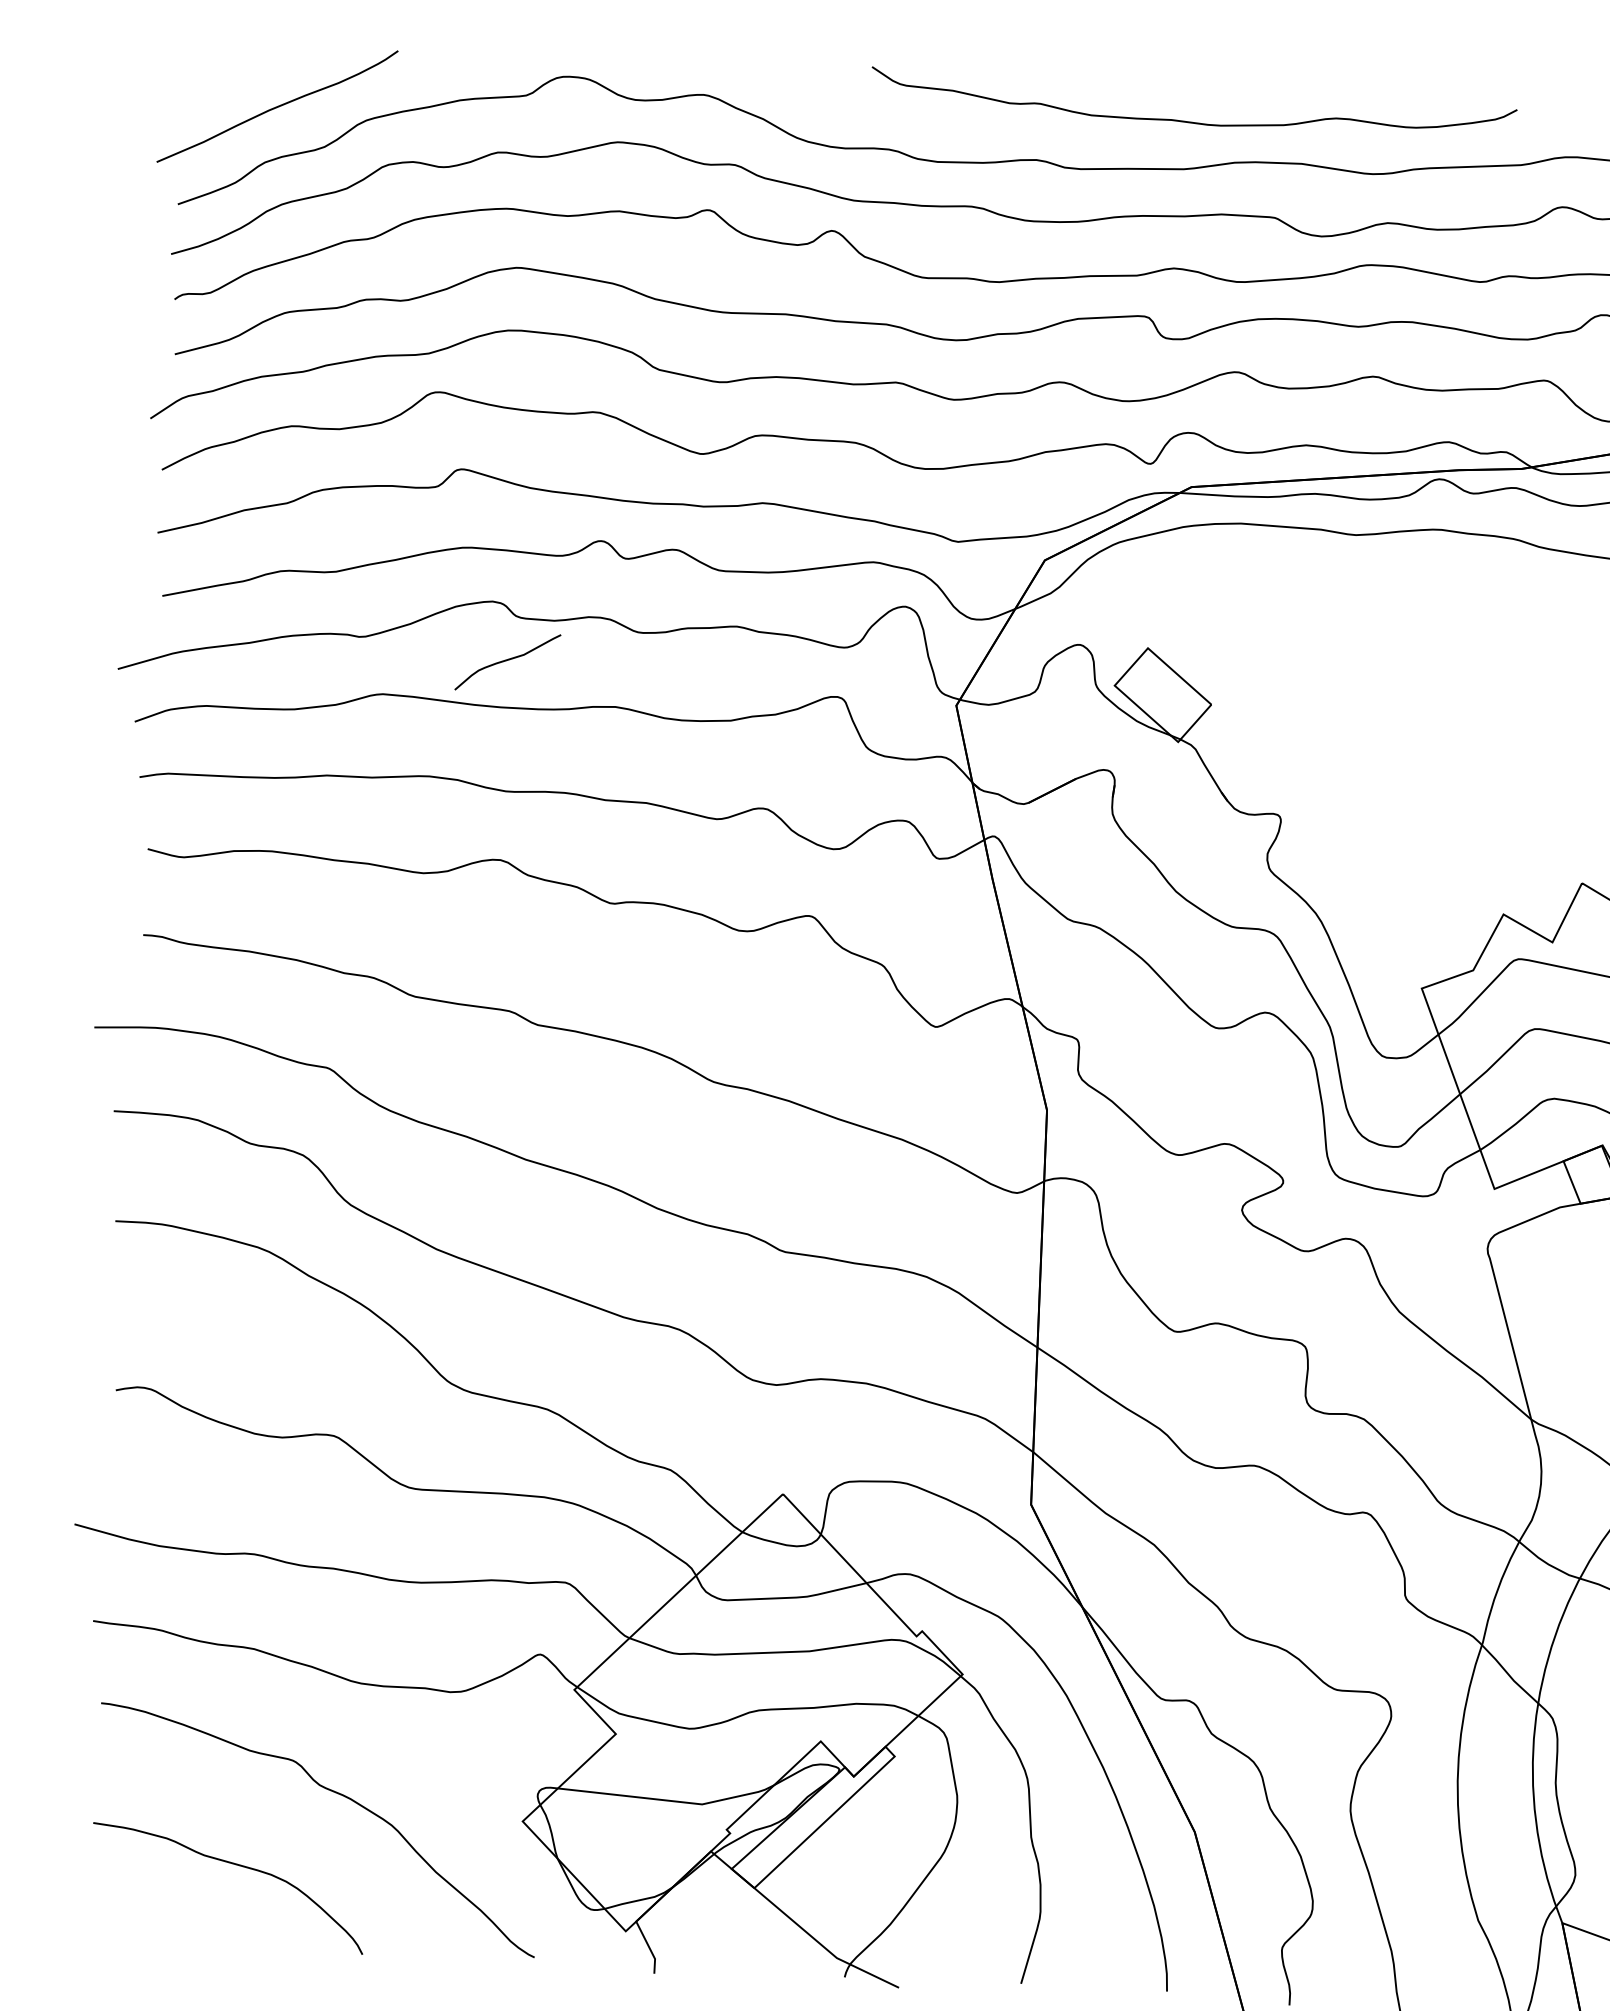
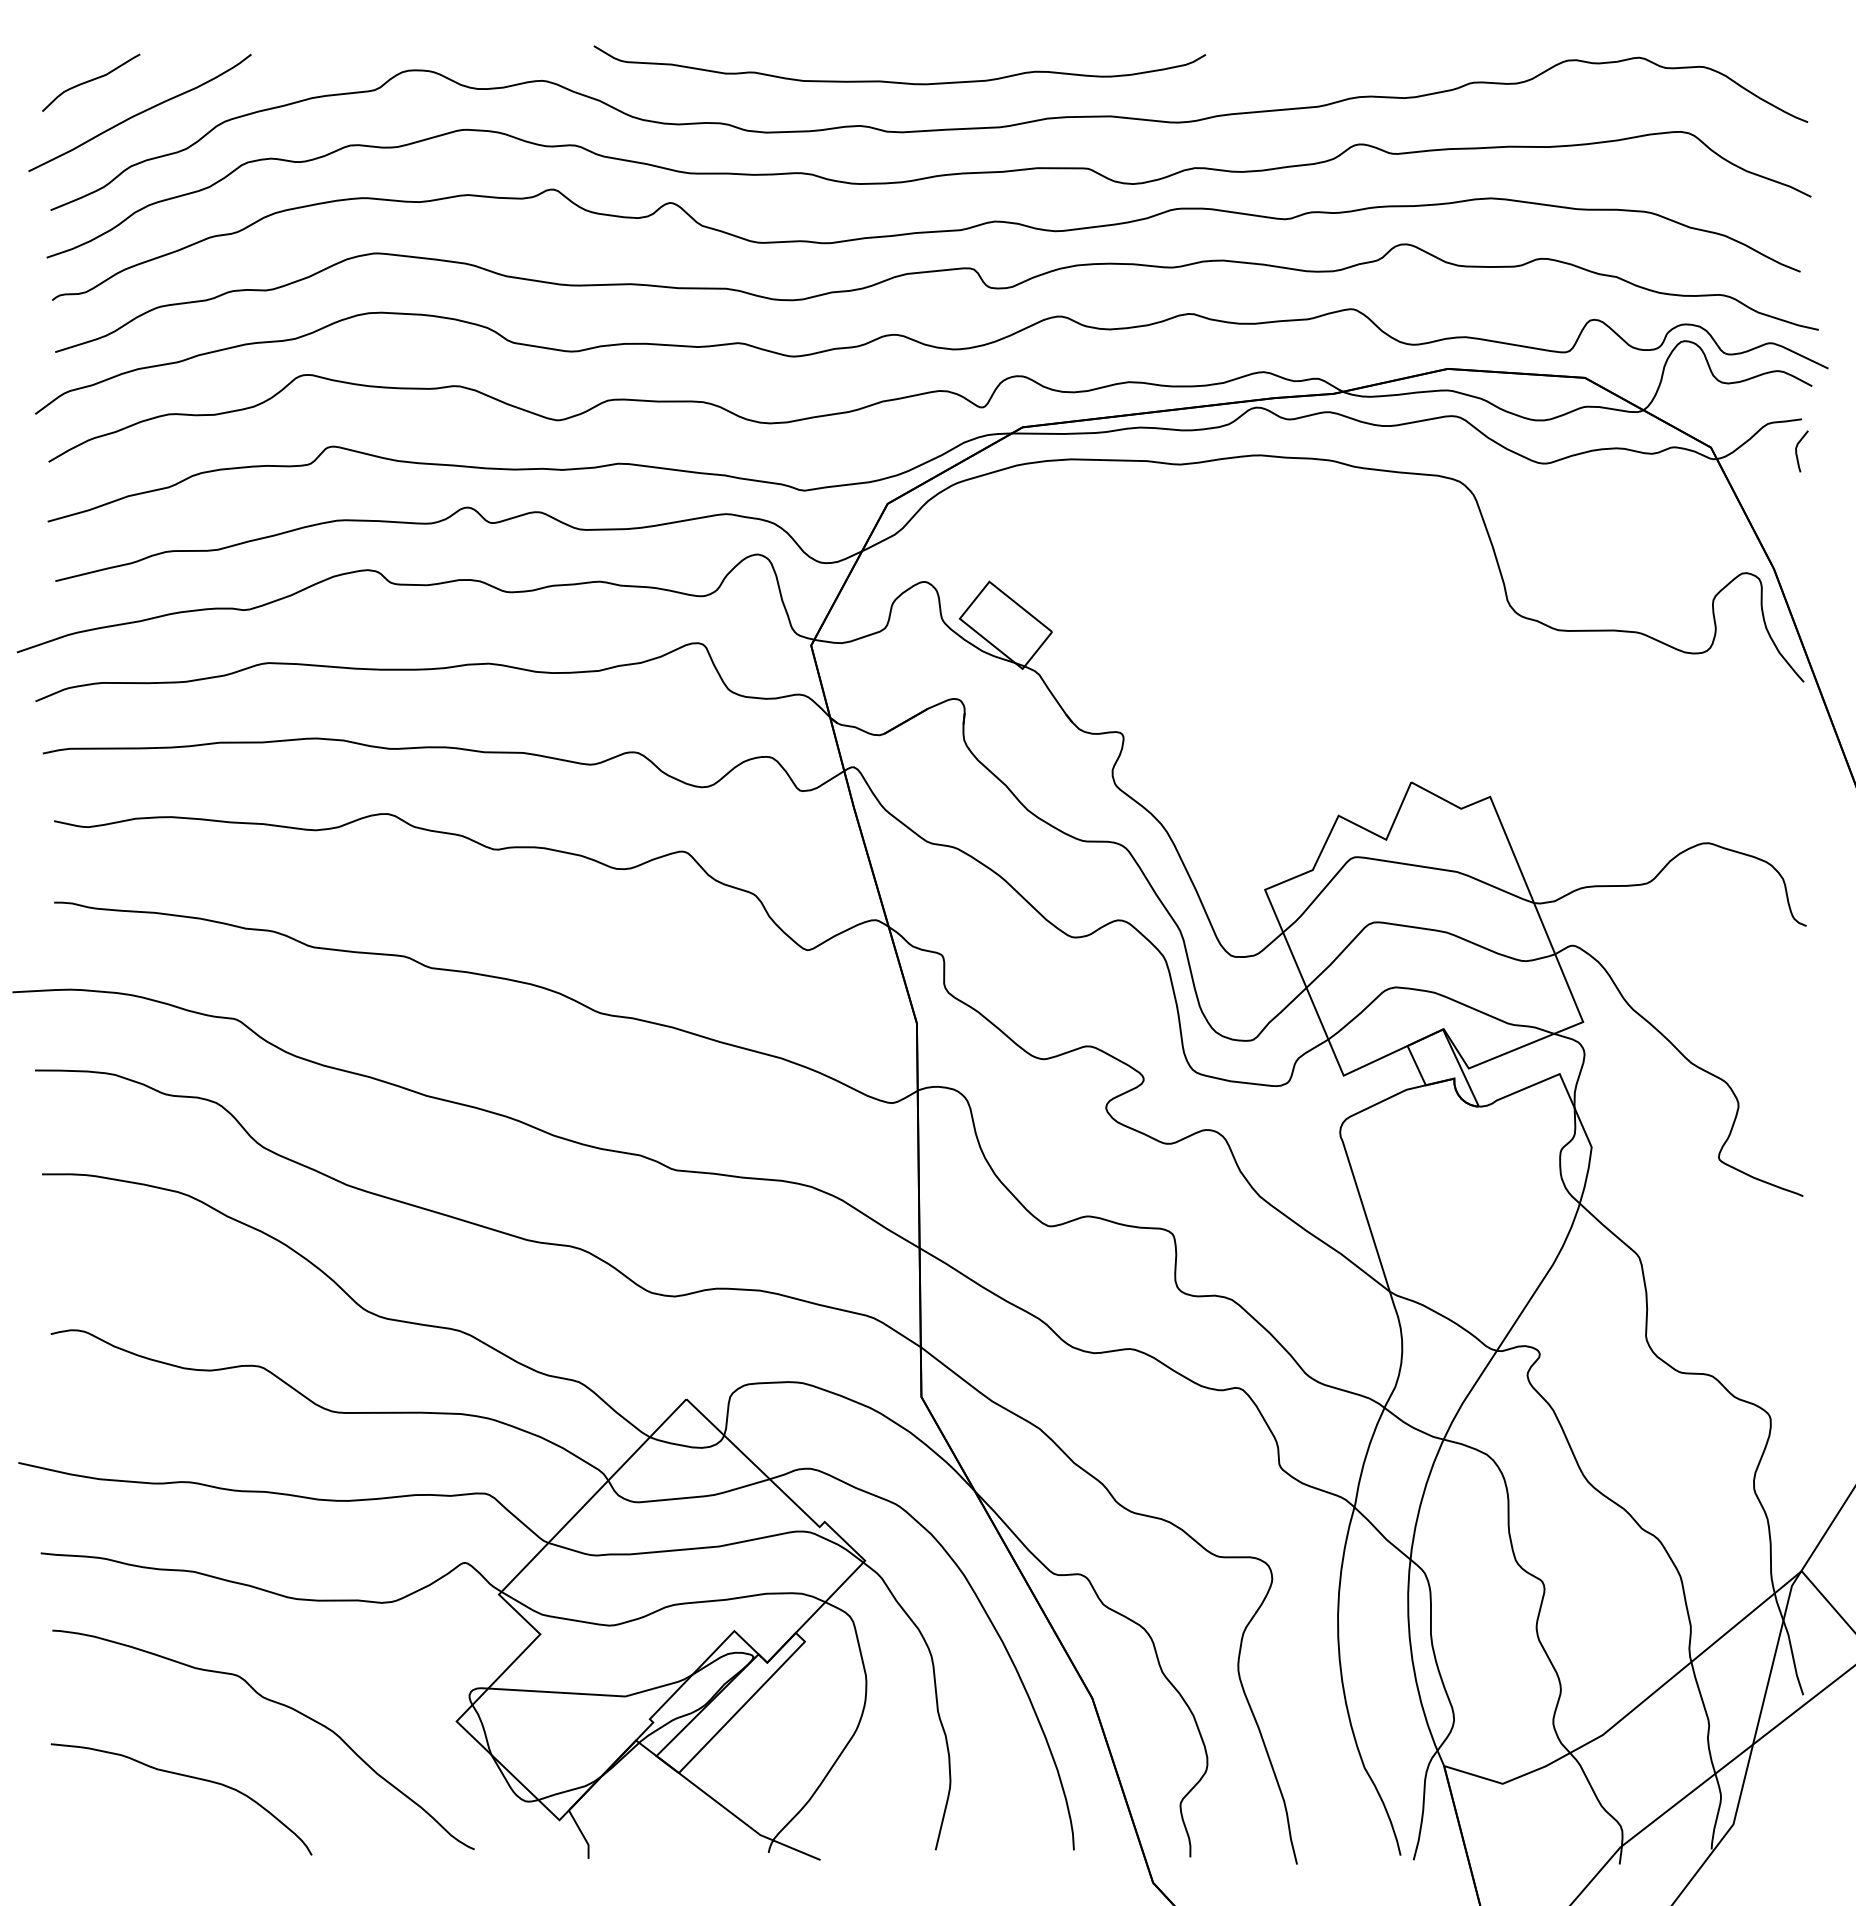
curve: (1190, 121) -> (897, 81), moved
curve: (508, 660) -> (91, 81), moved

